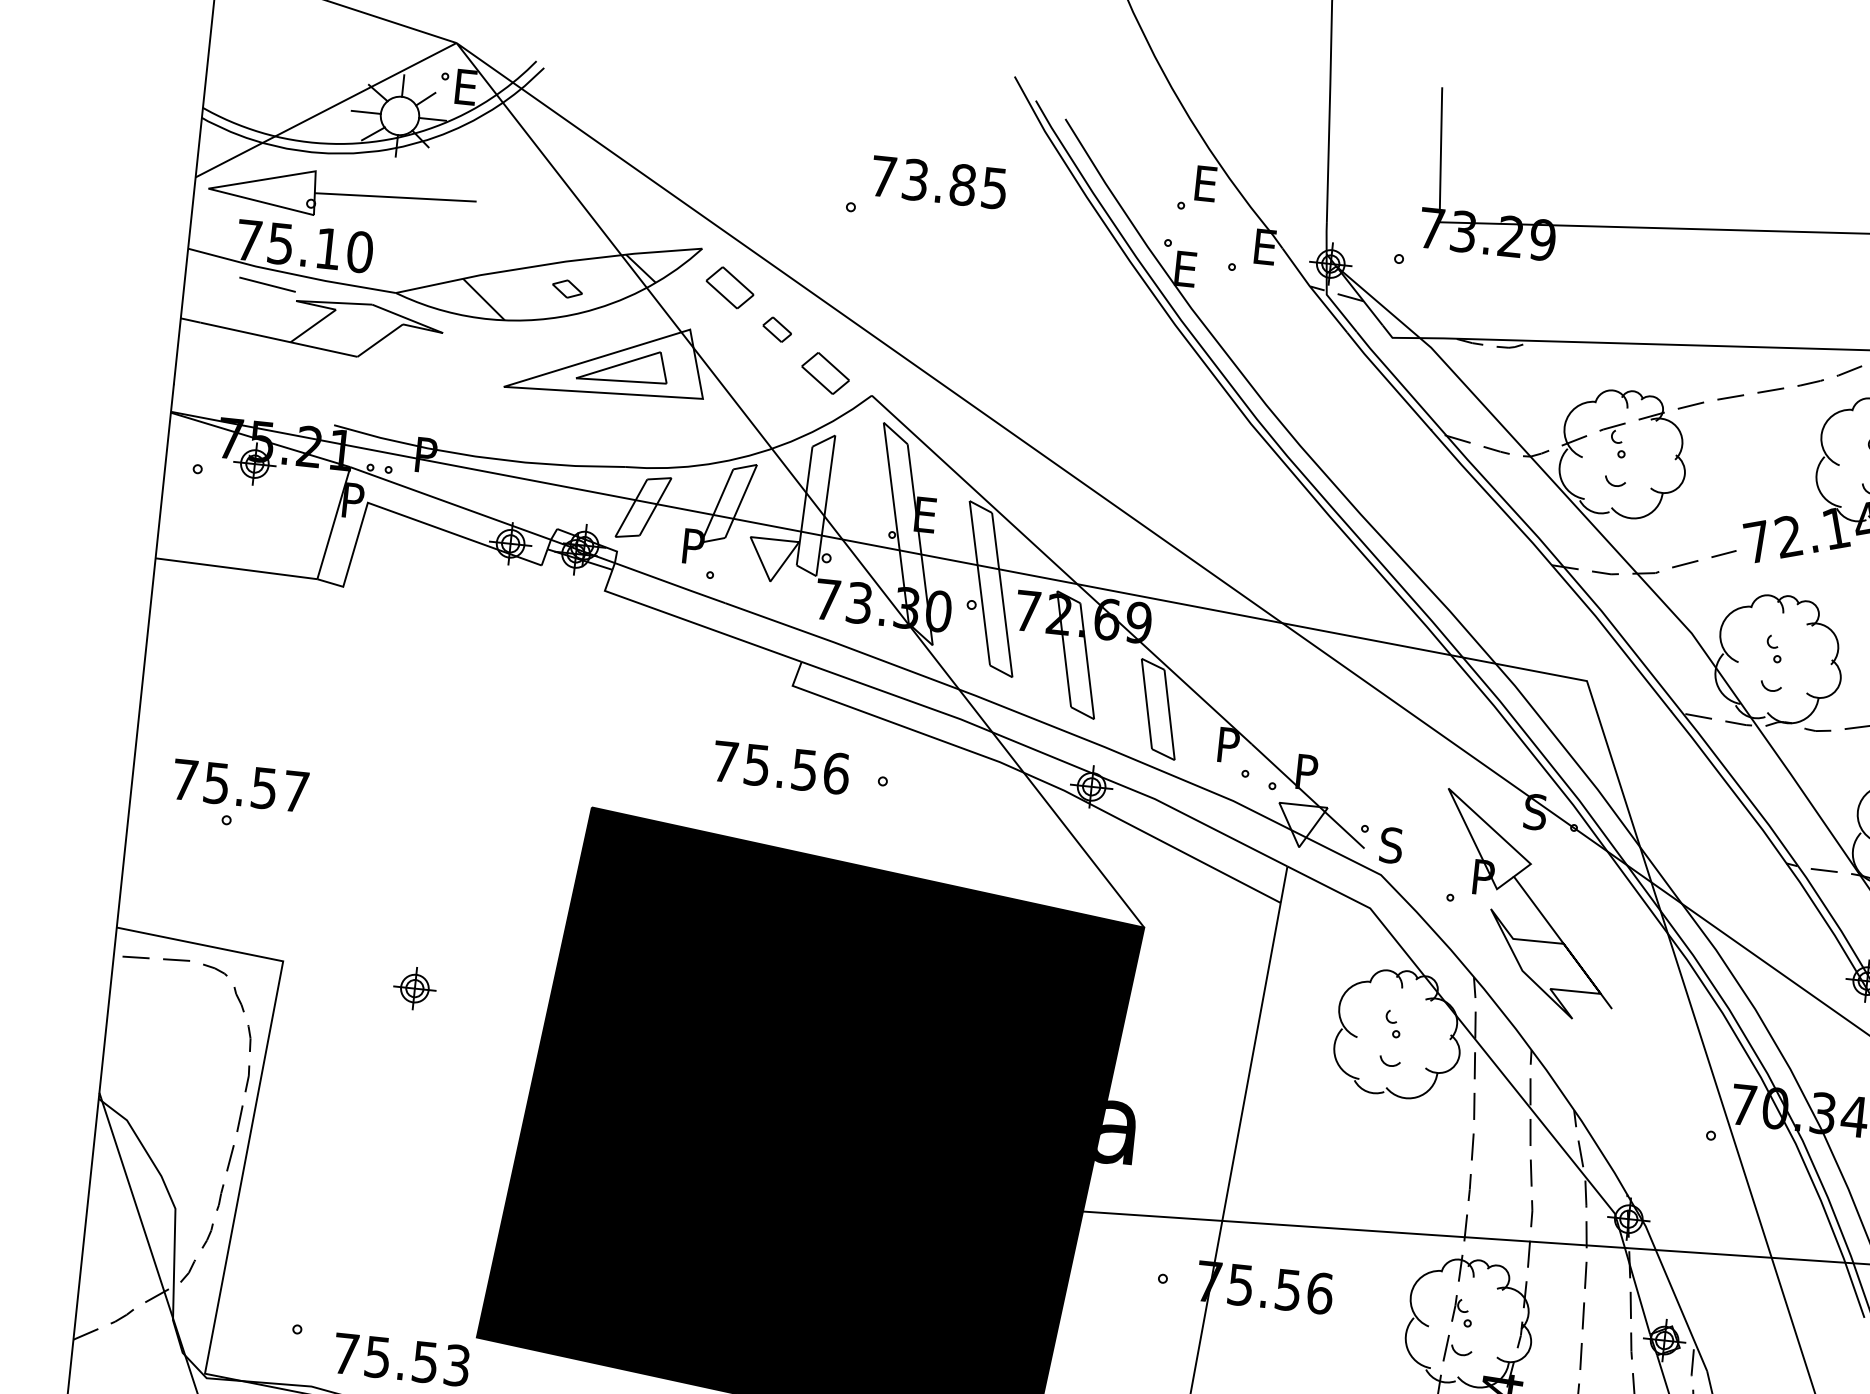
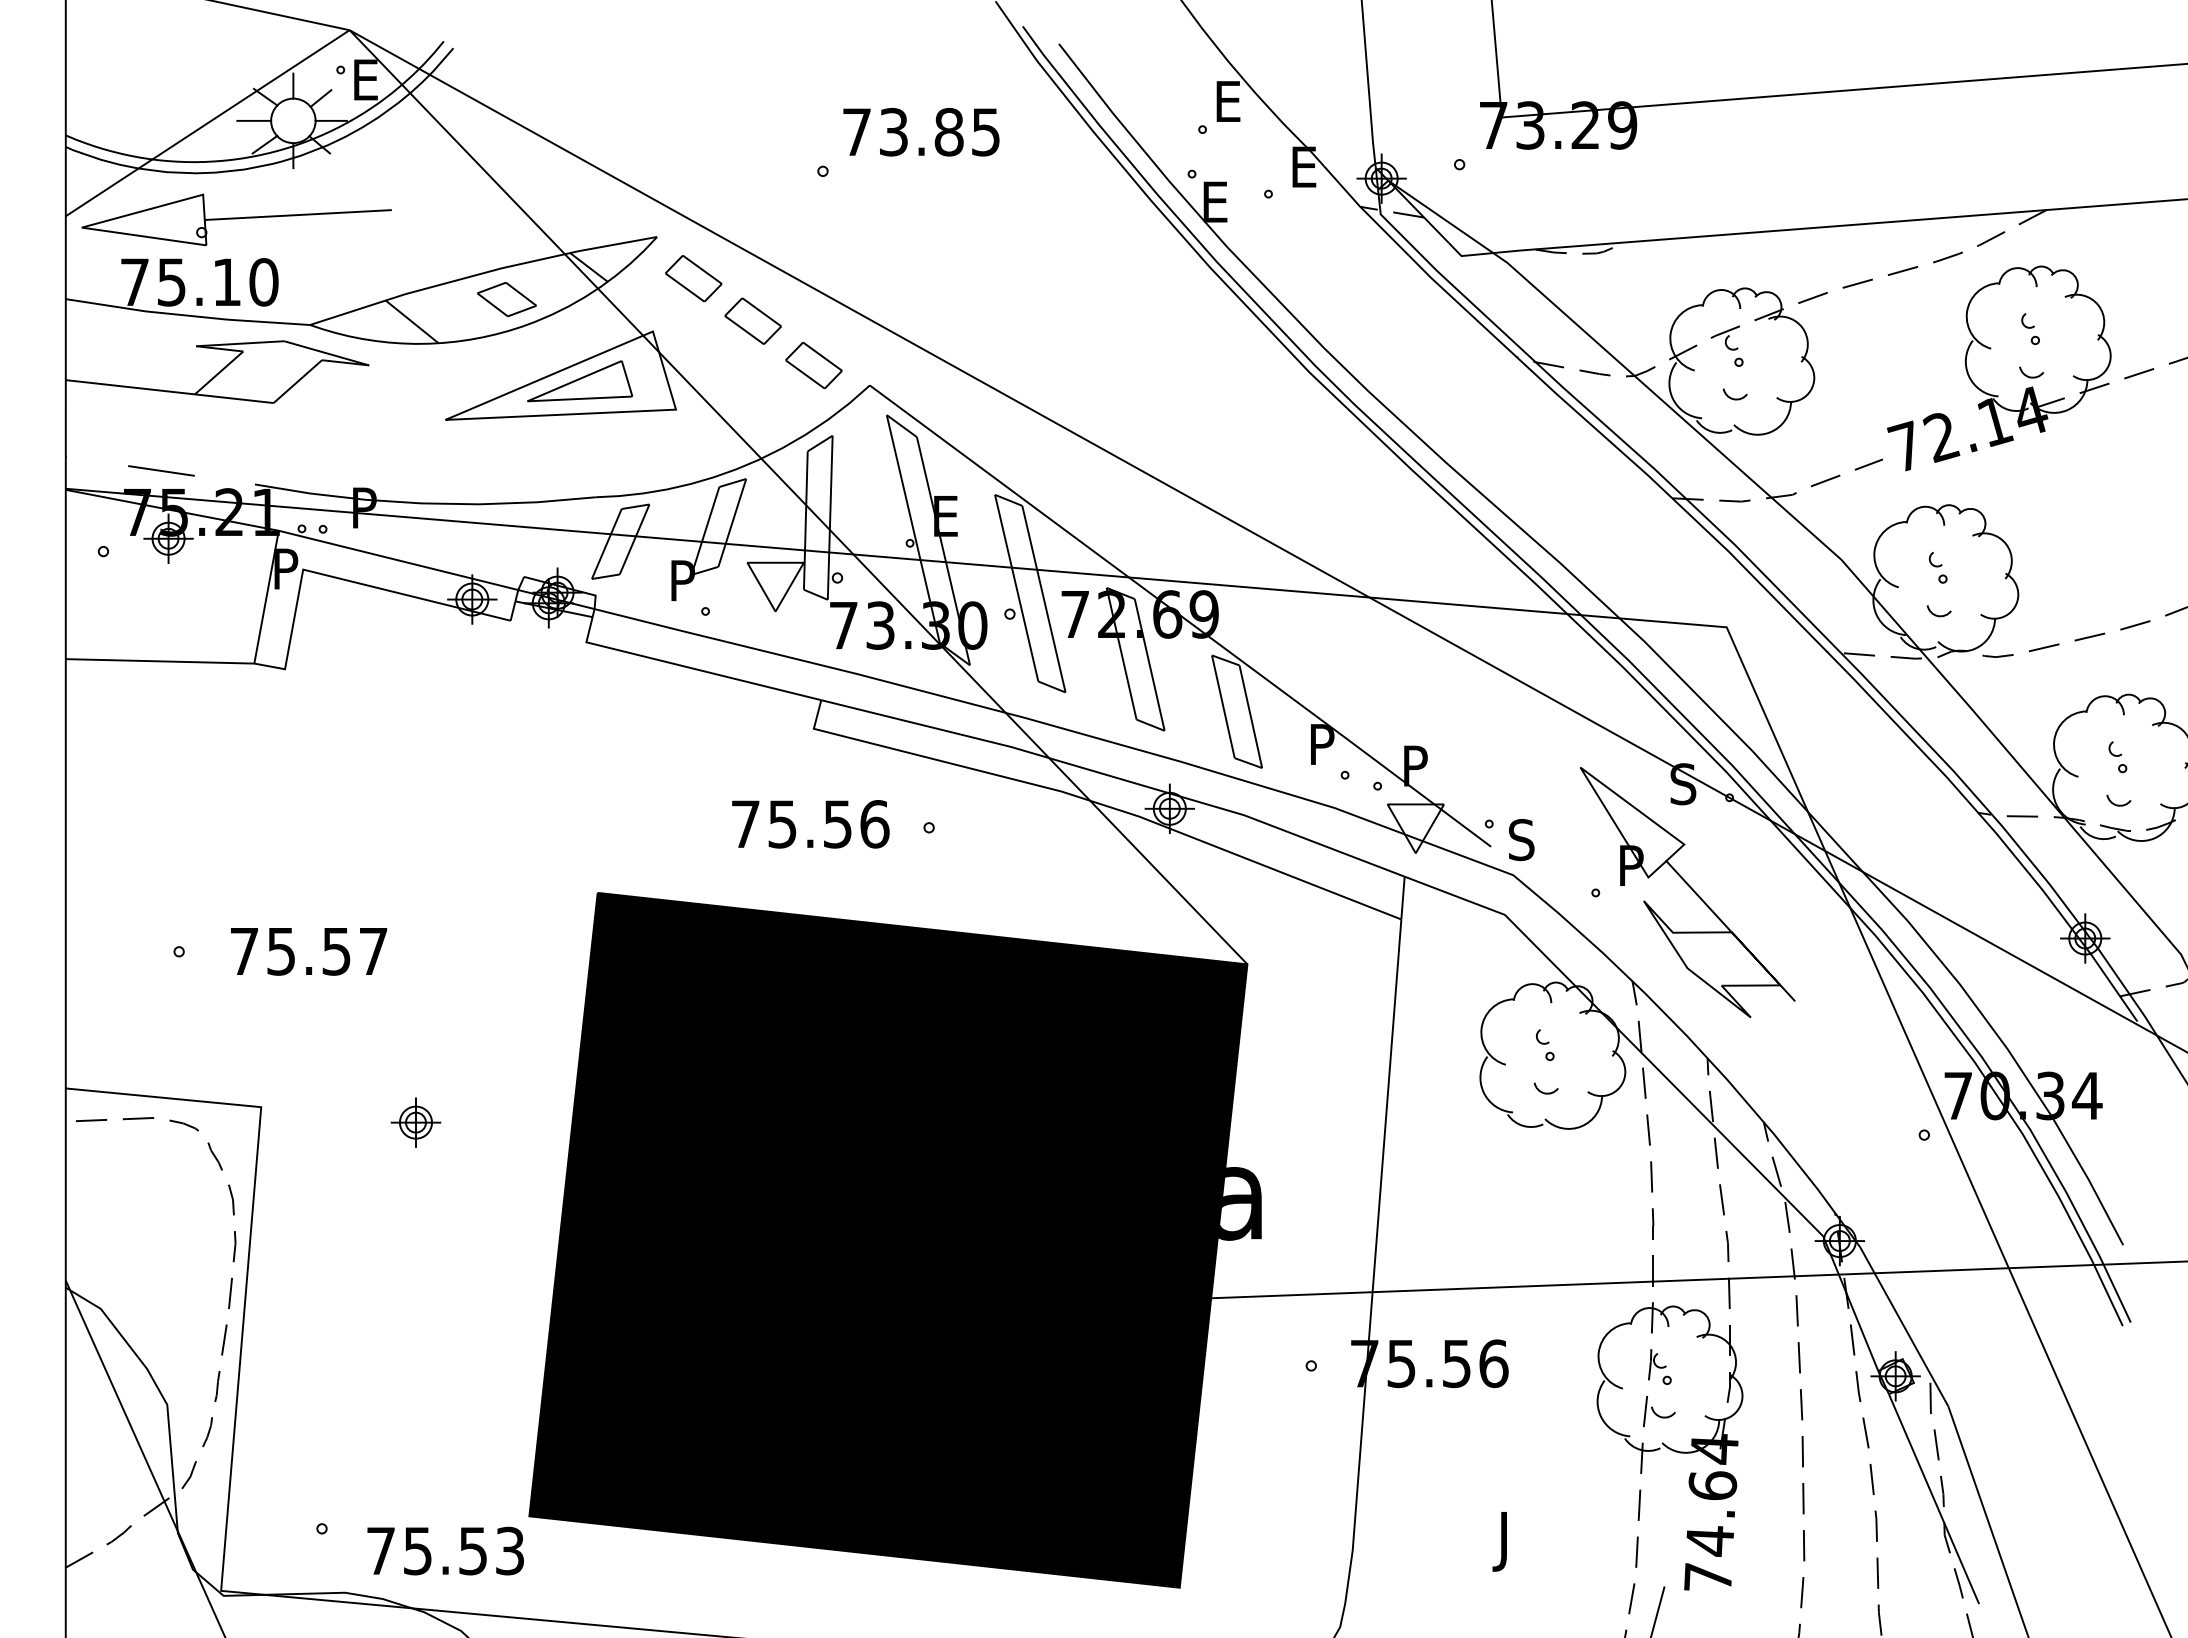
line: (267, 284) -> (161, 470), moved
part: (567, 288) -> (506, 299), size x1.67
part: (776, 329) -> (752, 320), size x1.67
text: (240, 785) -> (309, 951), moved

